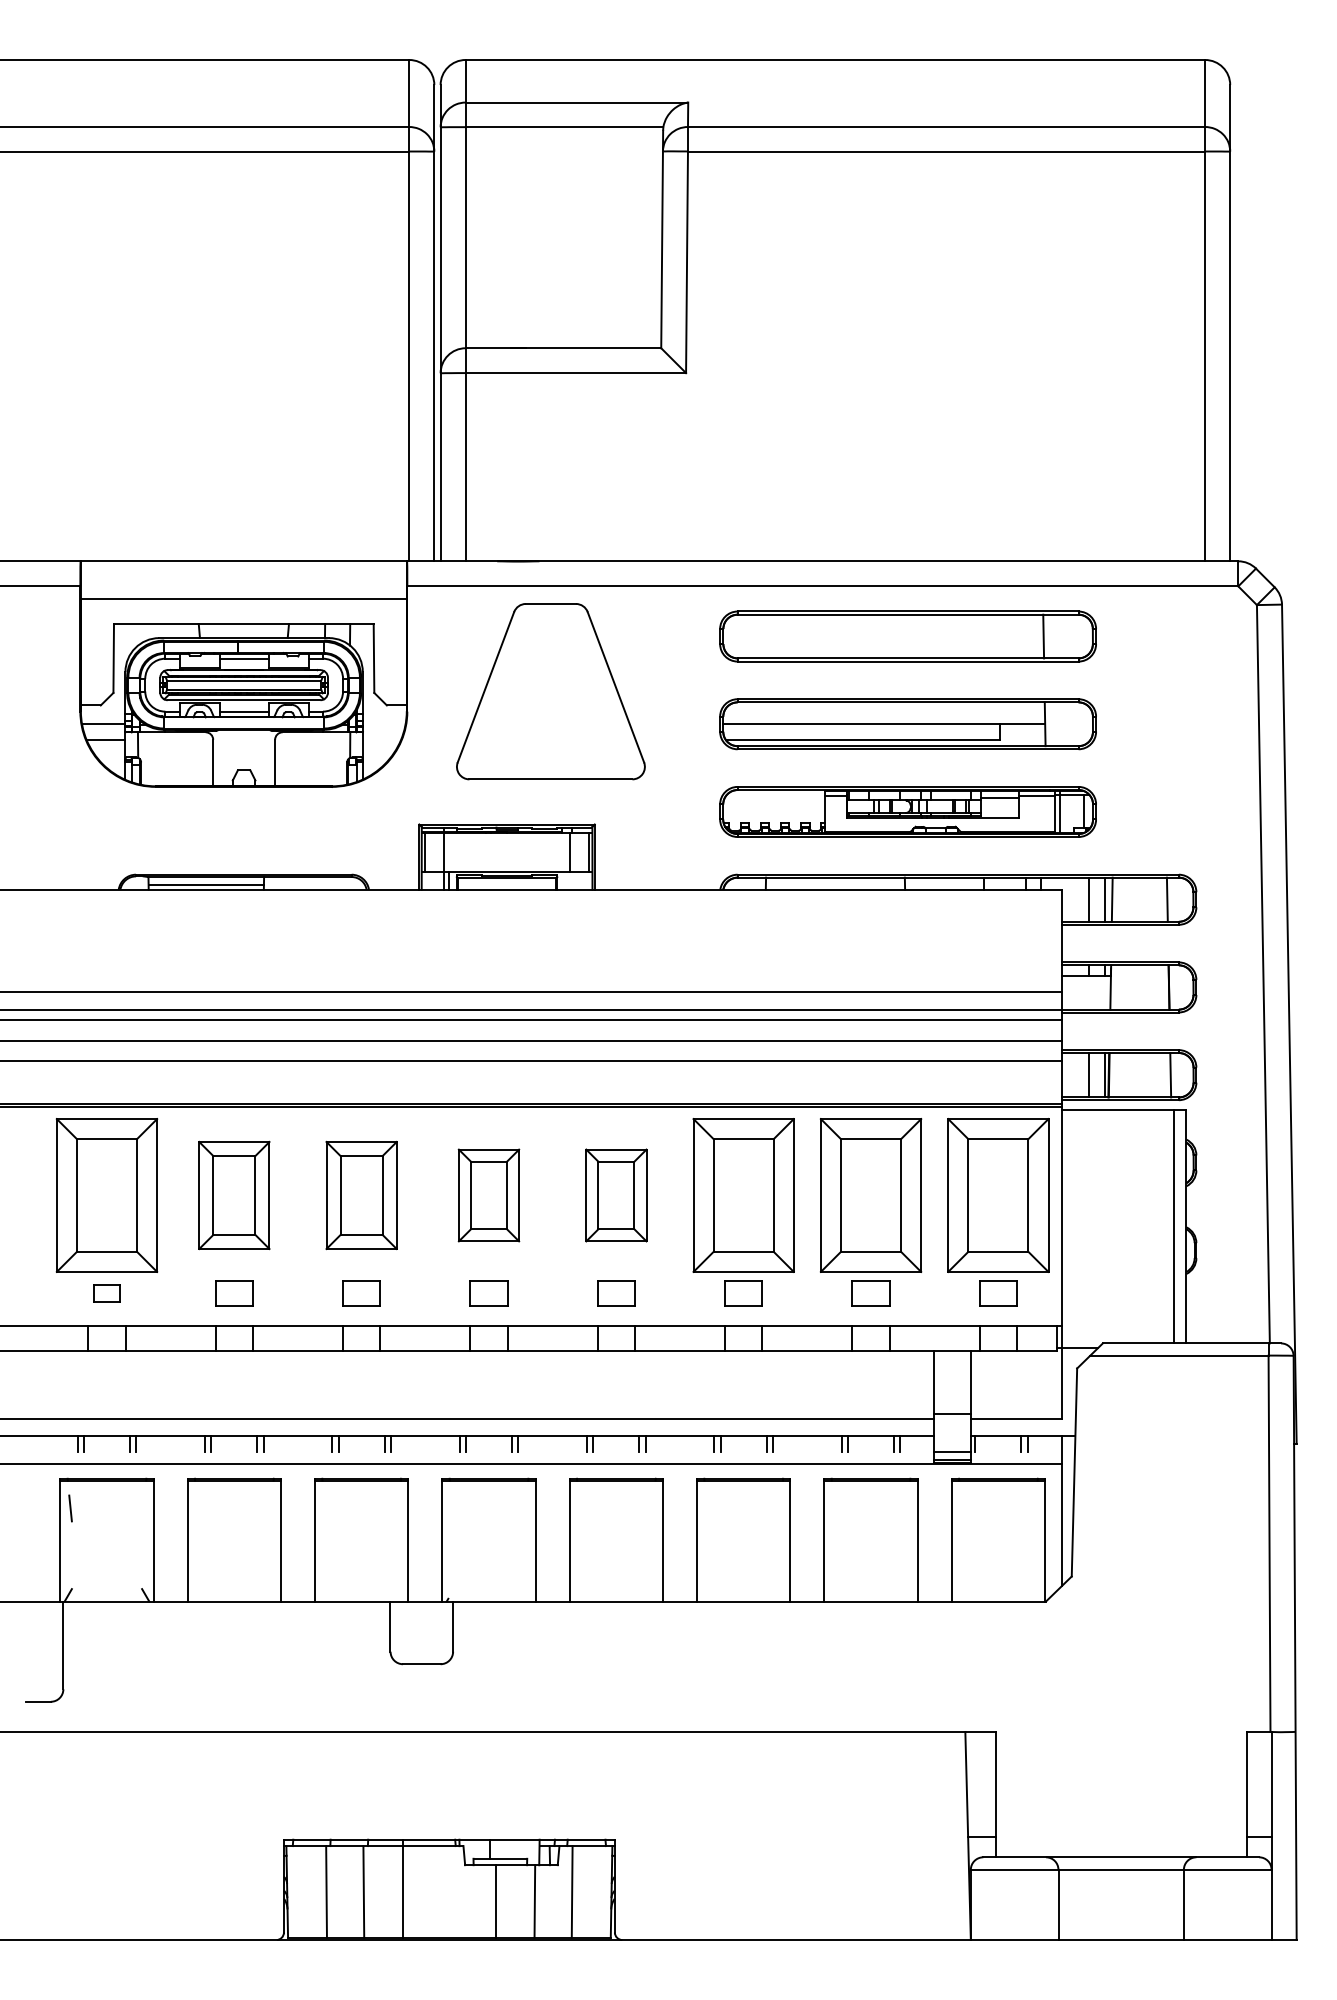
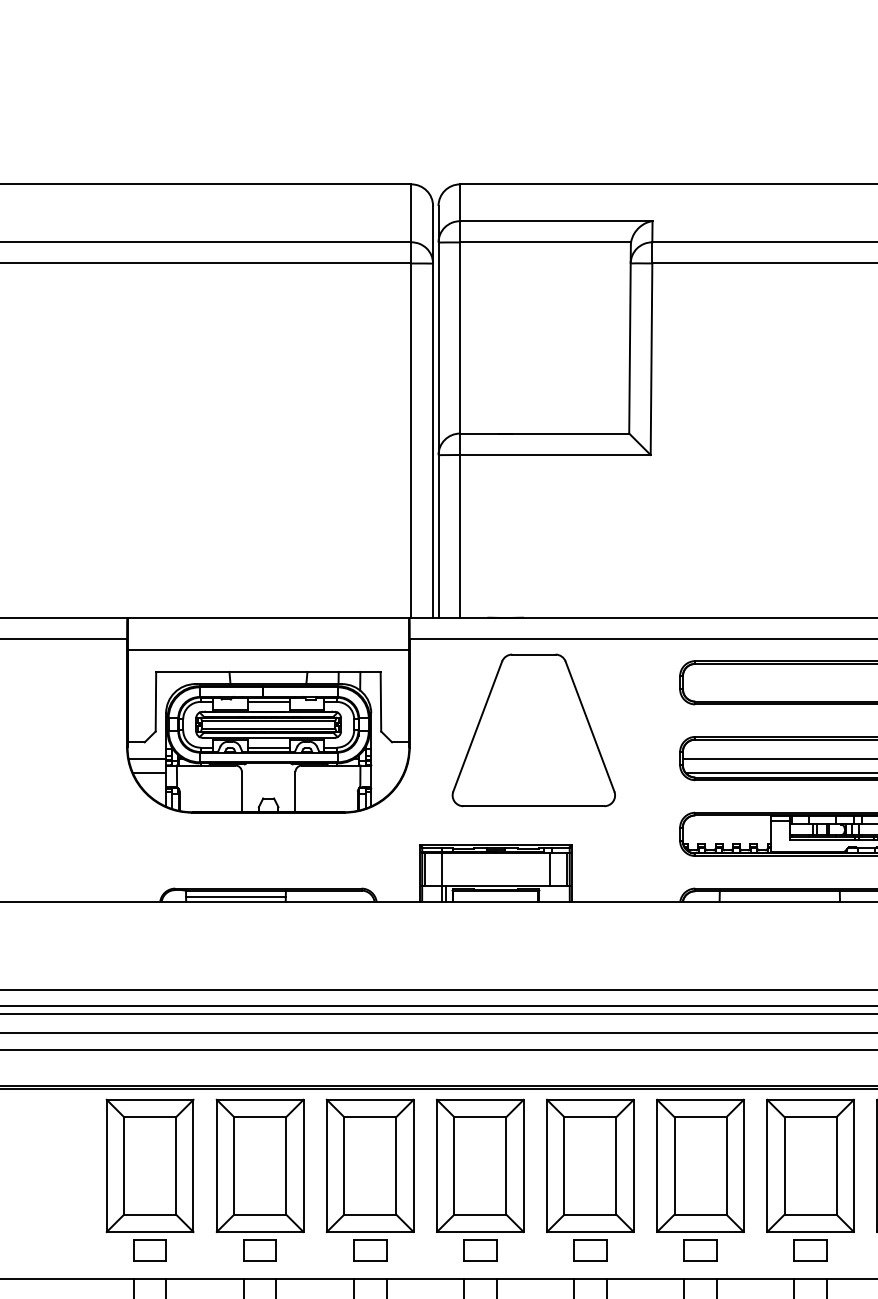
part: (234, 1195) -> (260, 1165), size x1.43
part: (361, 1195) -> (370, 1165), size x1.43
part: (488, 1195) -> (479, 1165), size x1.67
part: (616, 1195) -> (590, 1165), size x1.67
part: (106, 1293) -> (149, 1250), size x1.43

